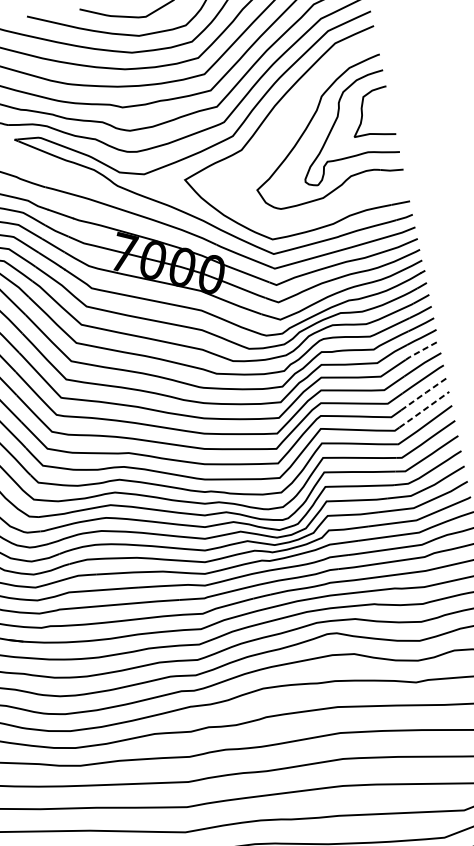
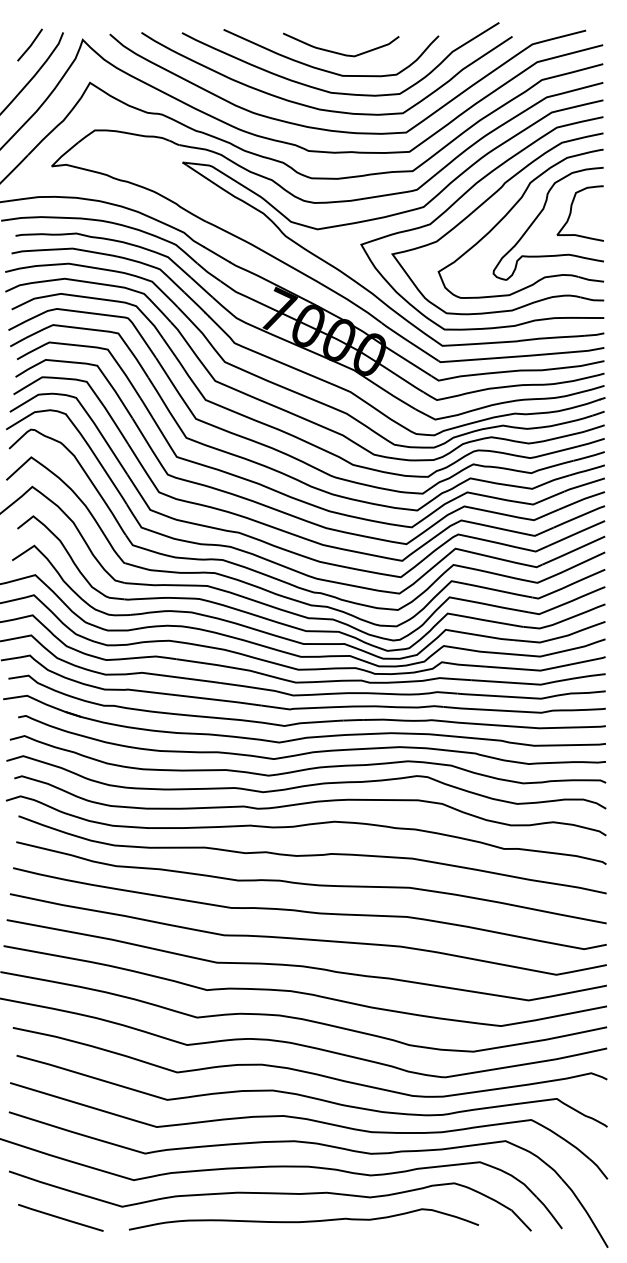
part: (283, 125) -> (481, 206), added
line: (422, 350) -> (584, 484), dashed -> solid
line: (424, 393) -> (577, 532), dashed -> solid
line: (424, 409) -> (573, 550), dashed -> solid

